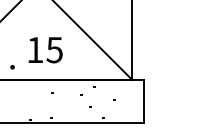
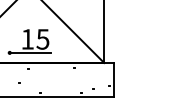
line: (38, 66) -> (30, 52), added

